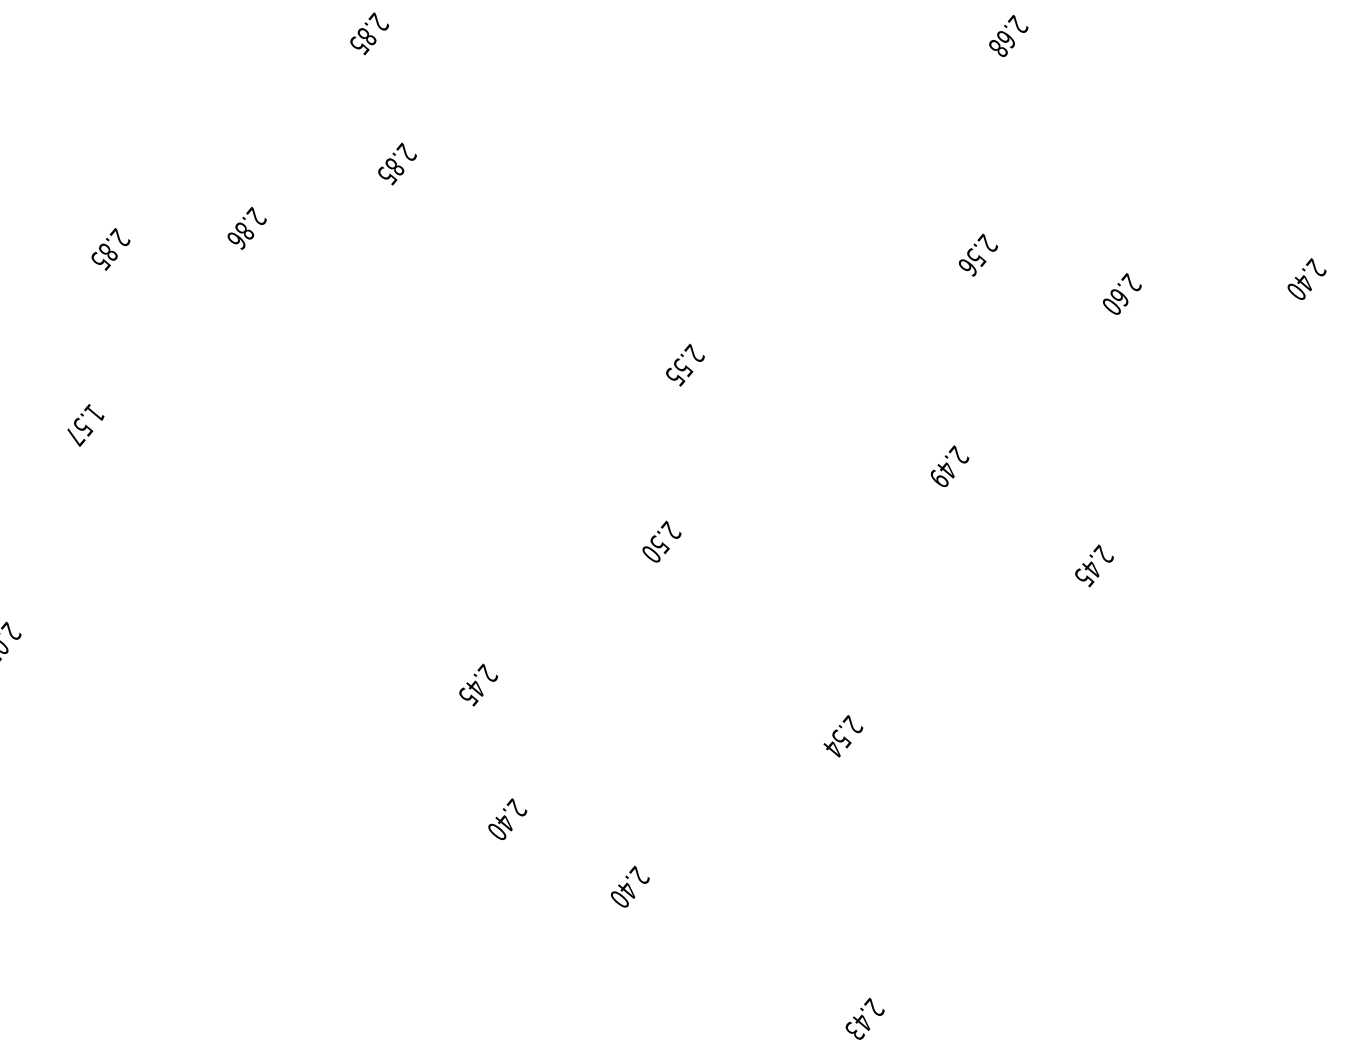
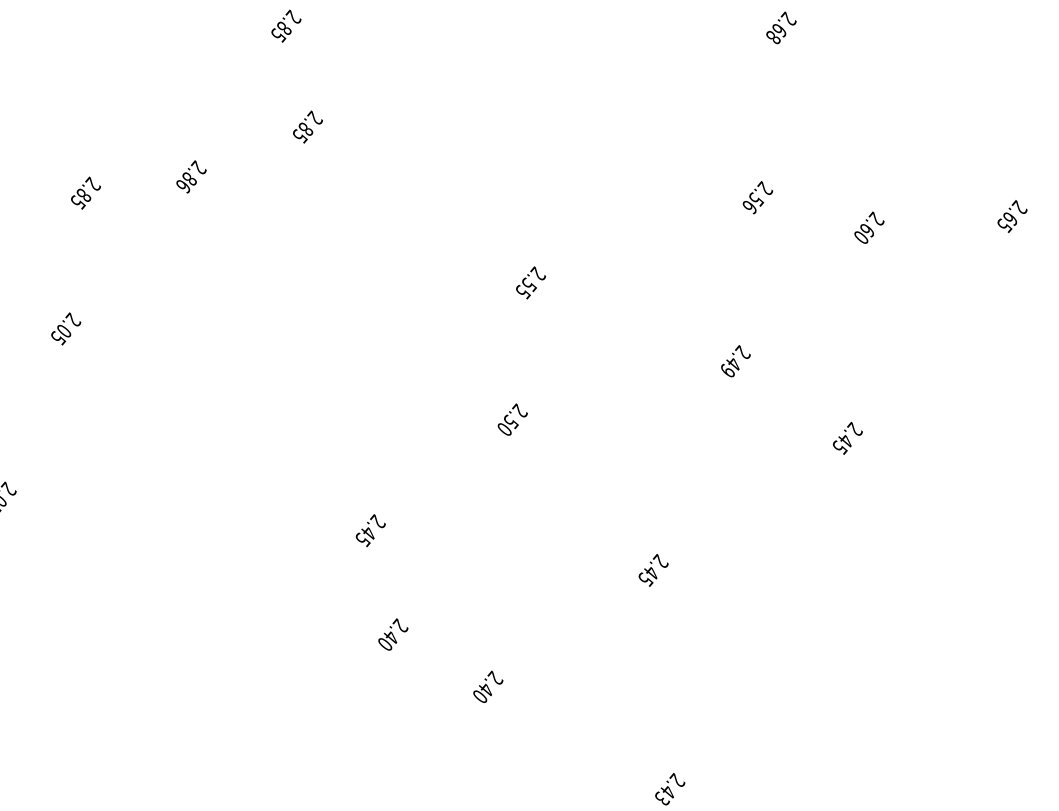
text: (1299, 287) -> (1006, 222), 2.40 -> 2.65
text: (85, 424) -> (66, 328), 1.57 -> 2.05
text: (837, 743) -> (648, 575), 2.54 -> 2.45

